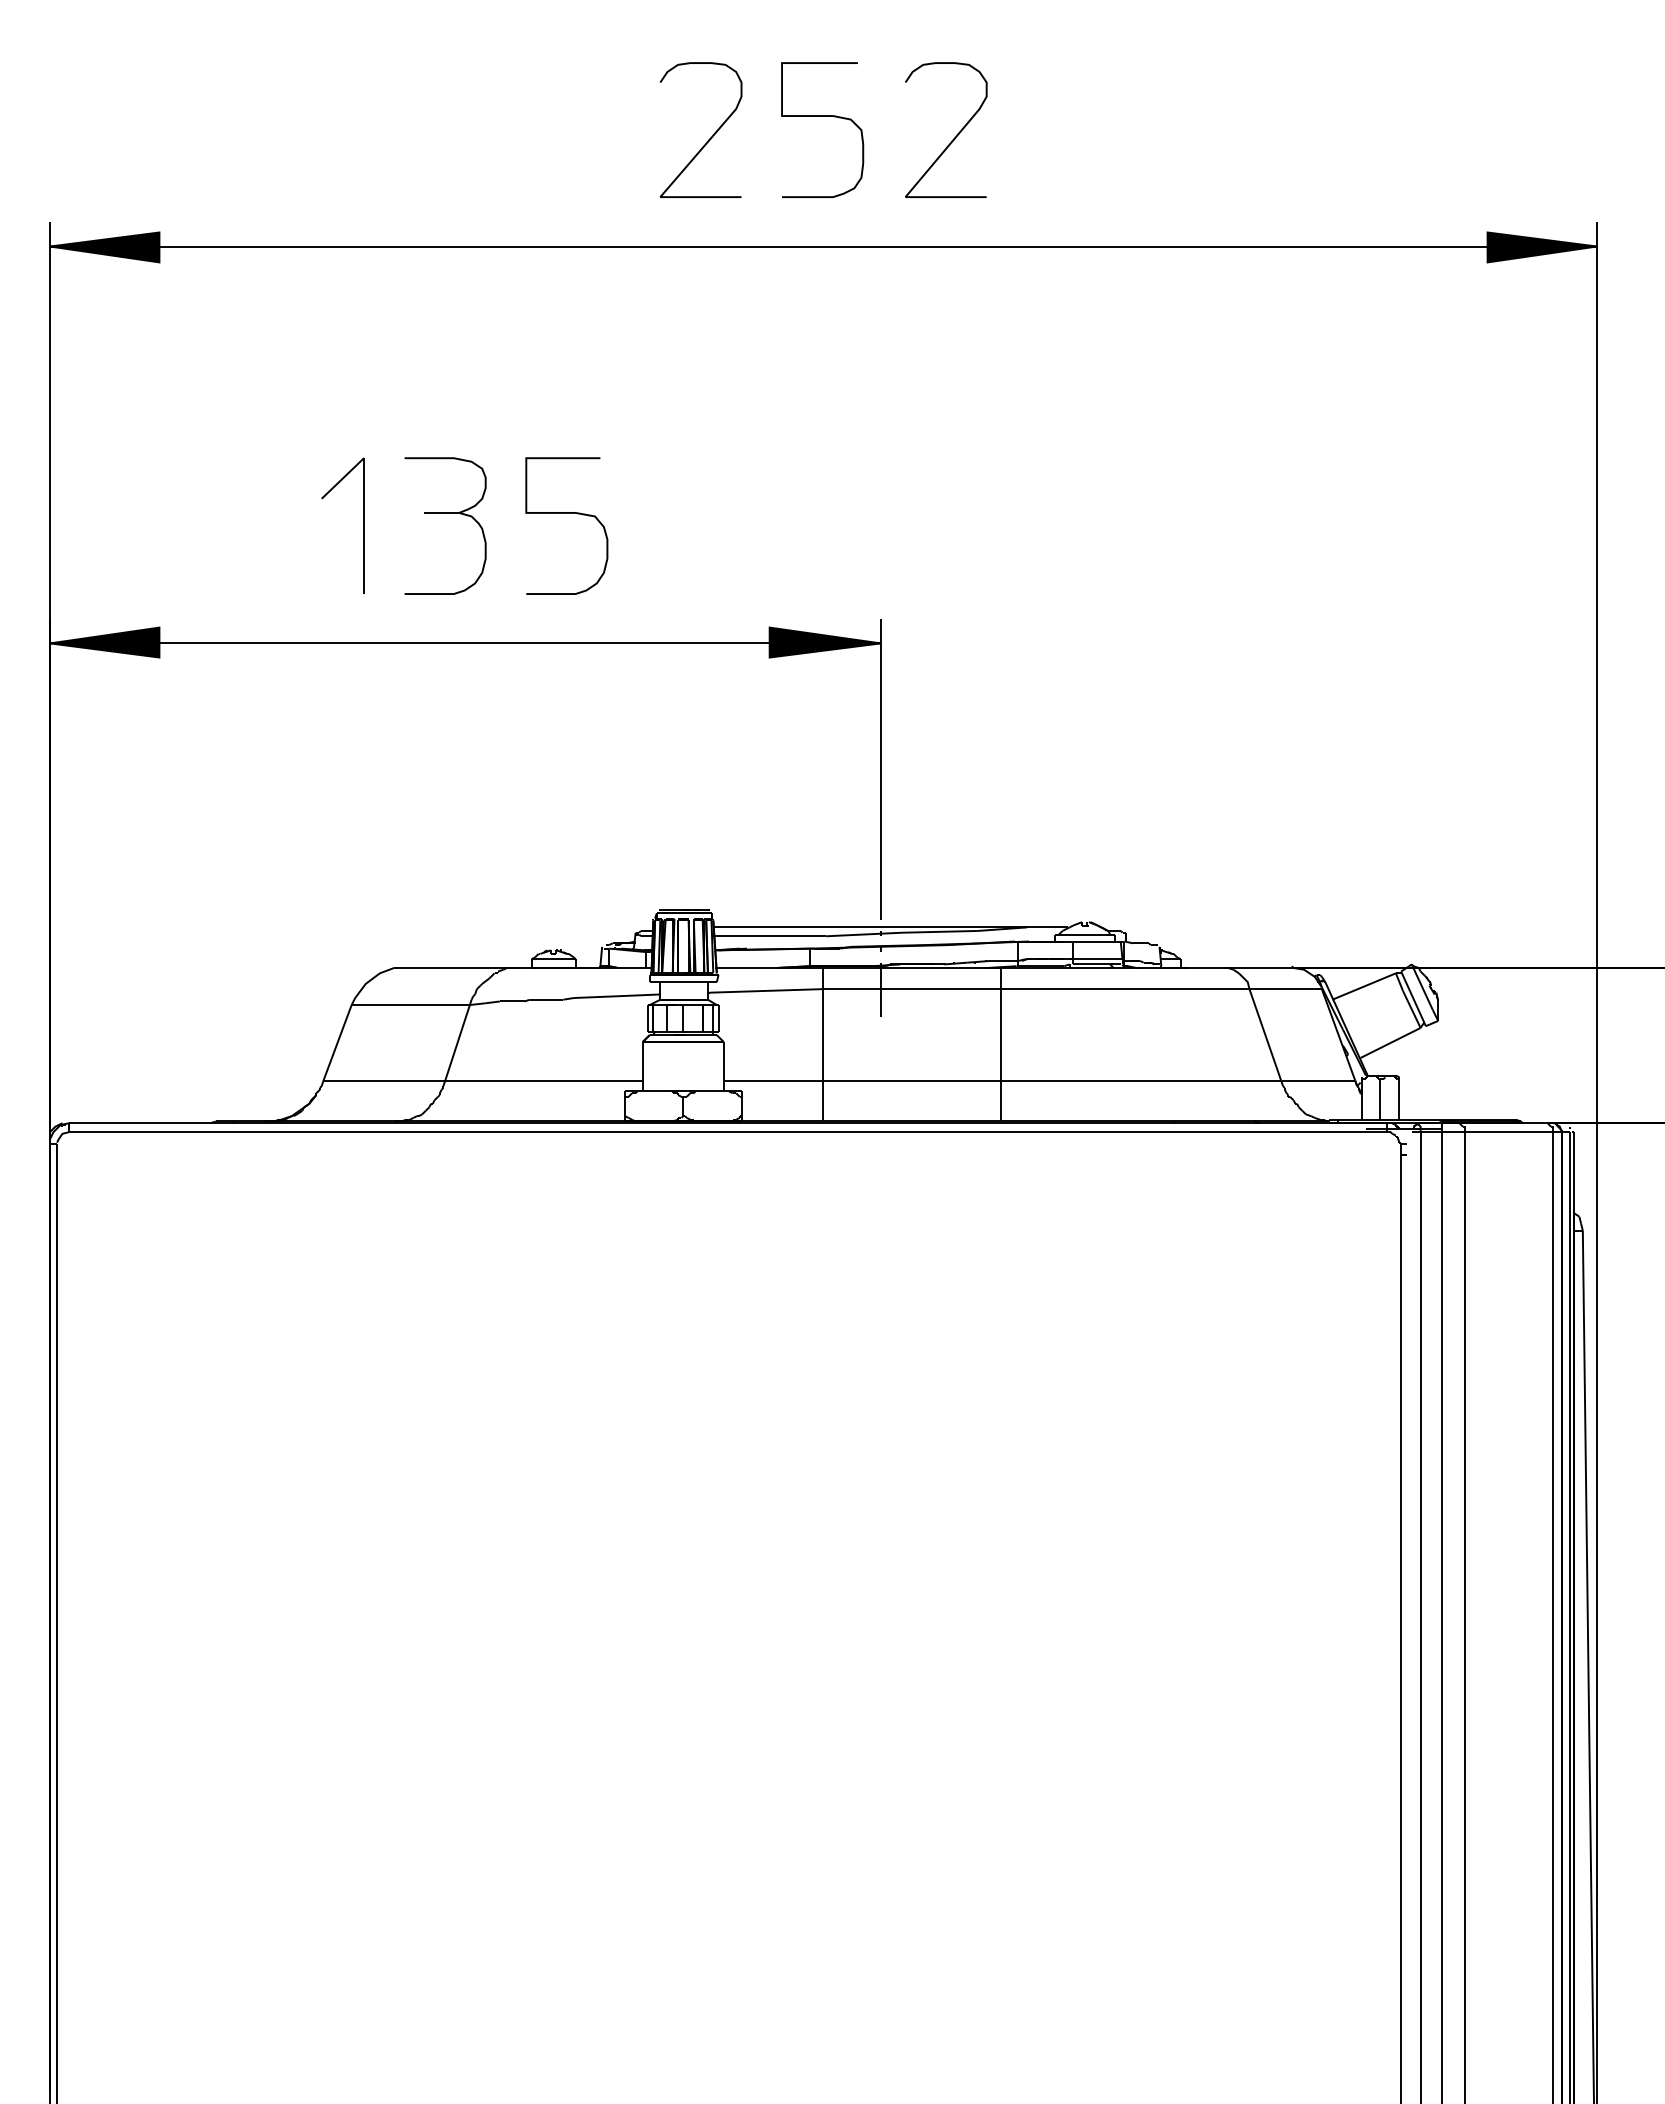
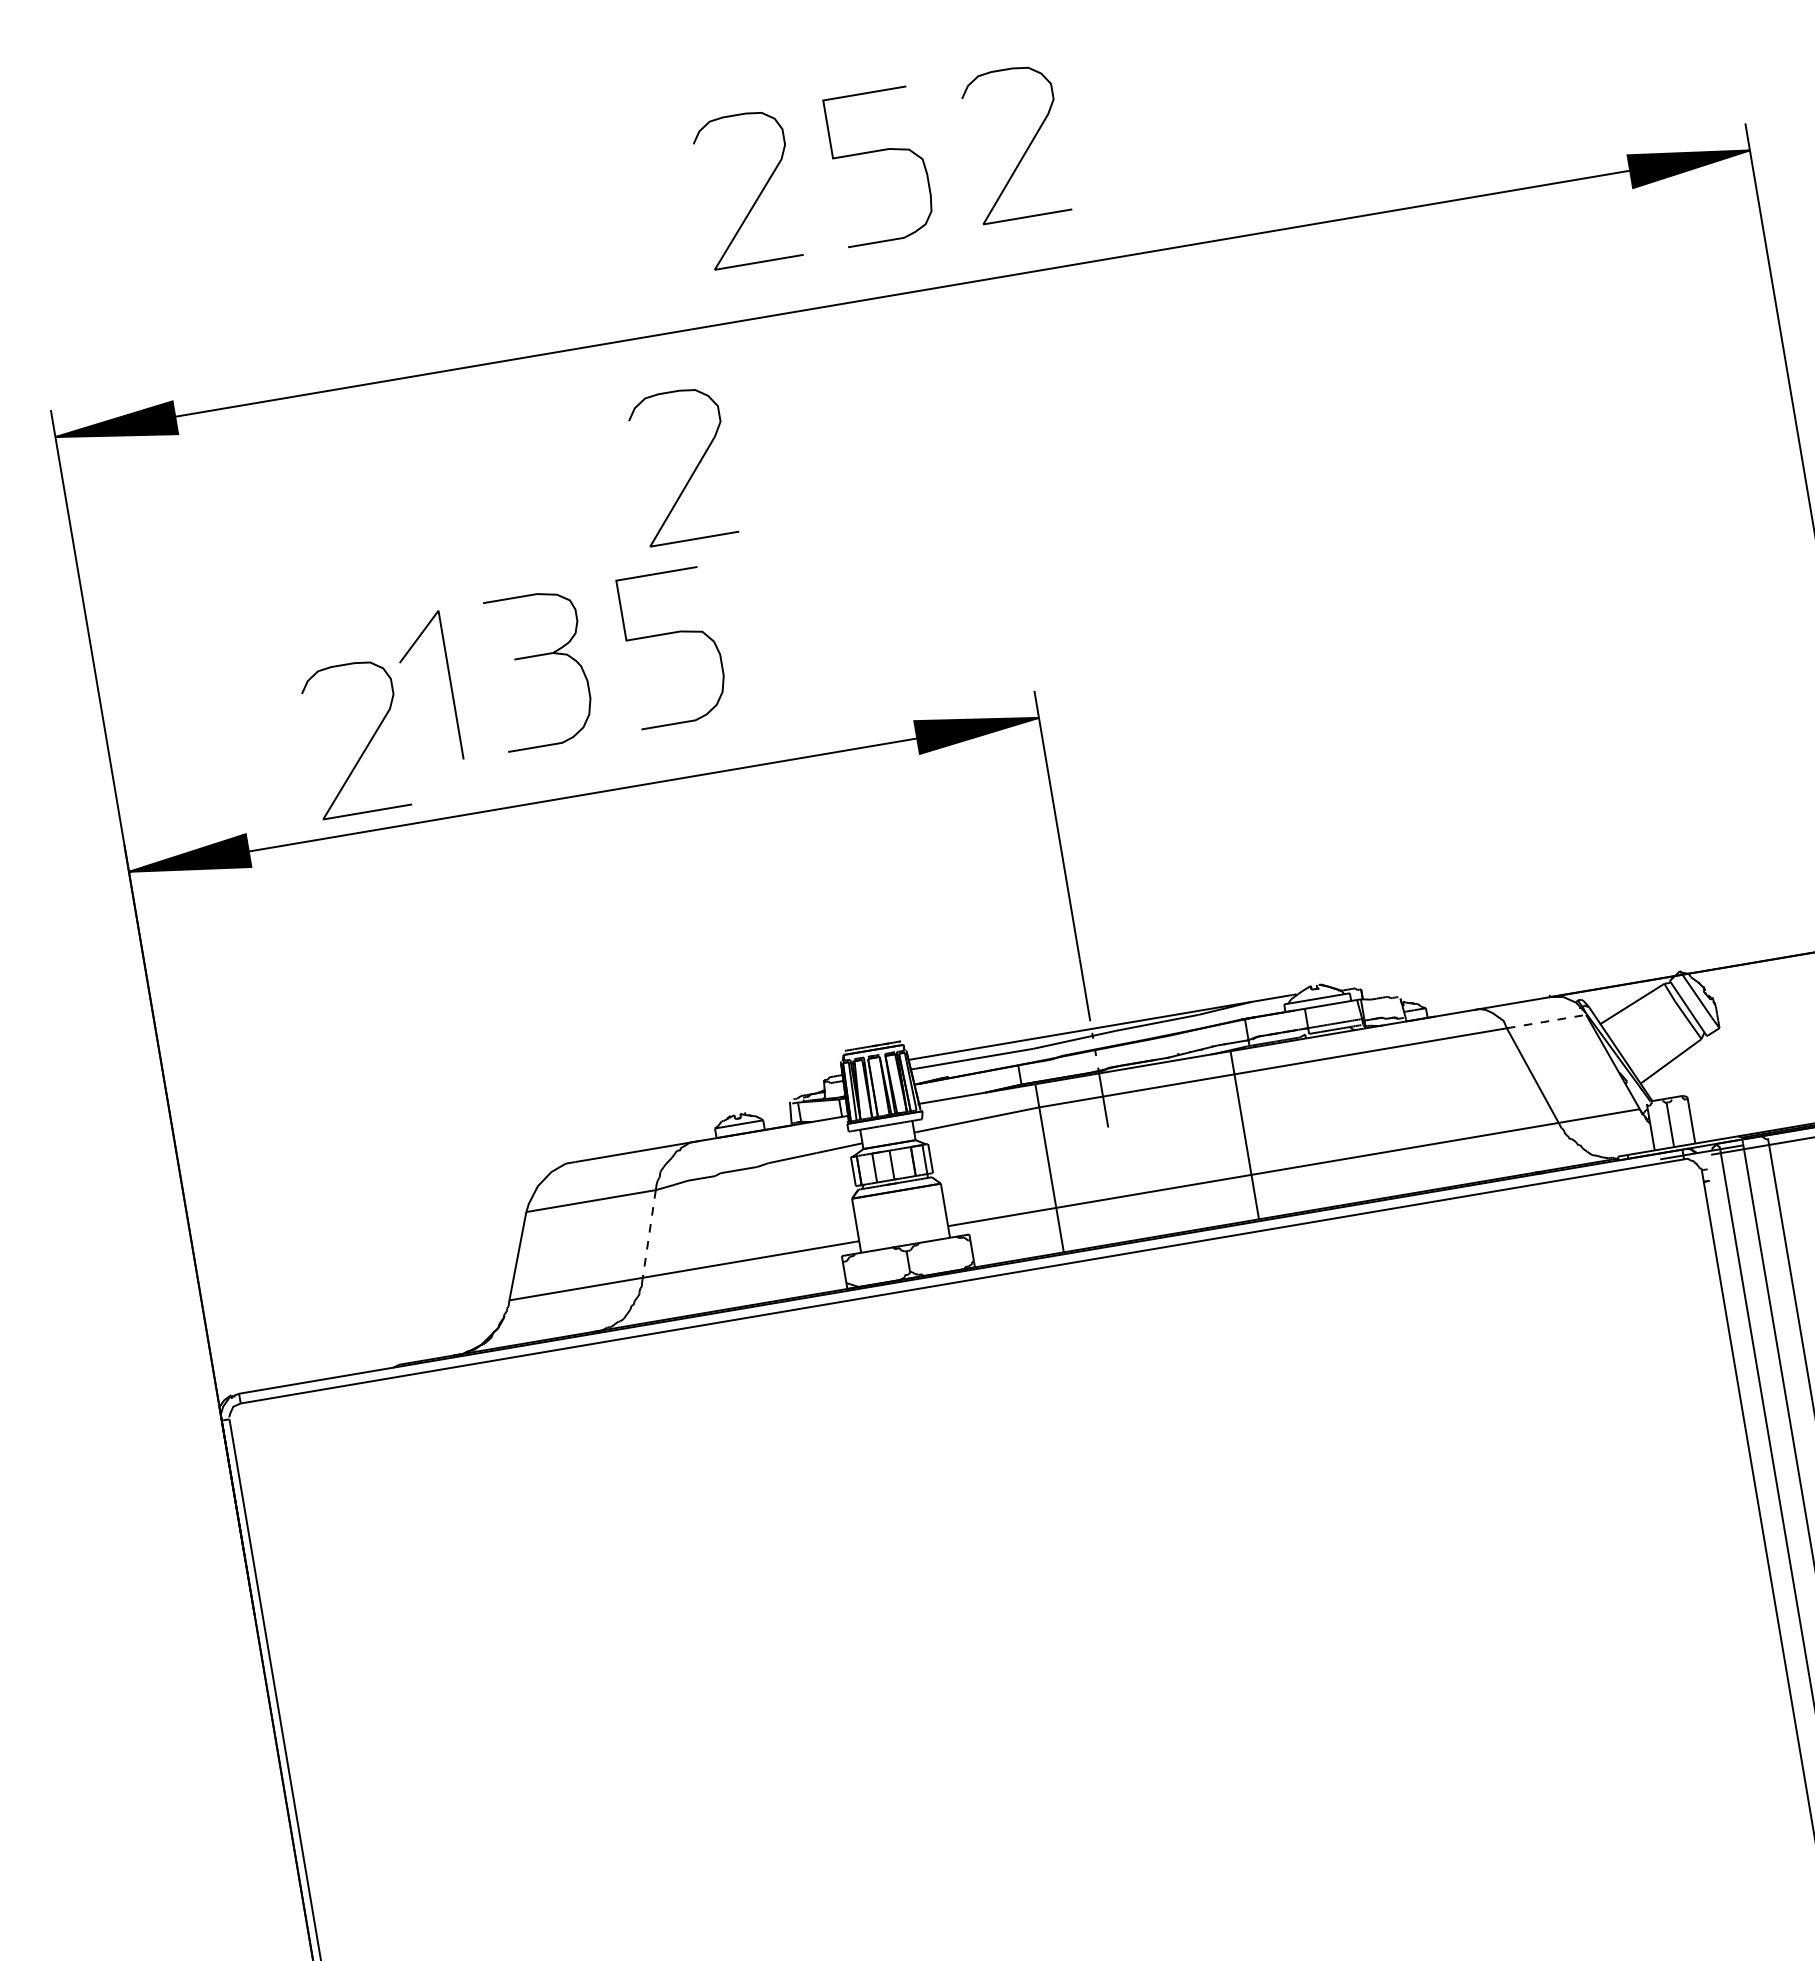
curve: (612, 370) -> (694, 468), added
curve: (279, 567) -> (366, 746), added
line: (1286, 989) -> (1547, 1021), solid -> dashed
line: (457, 1042) -> (649, 1233), solid -> dashed

